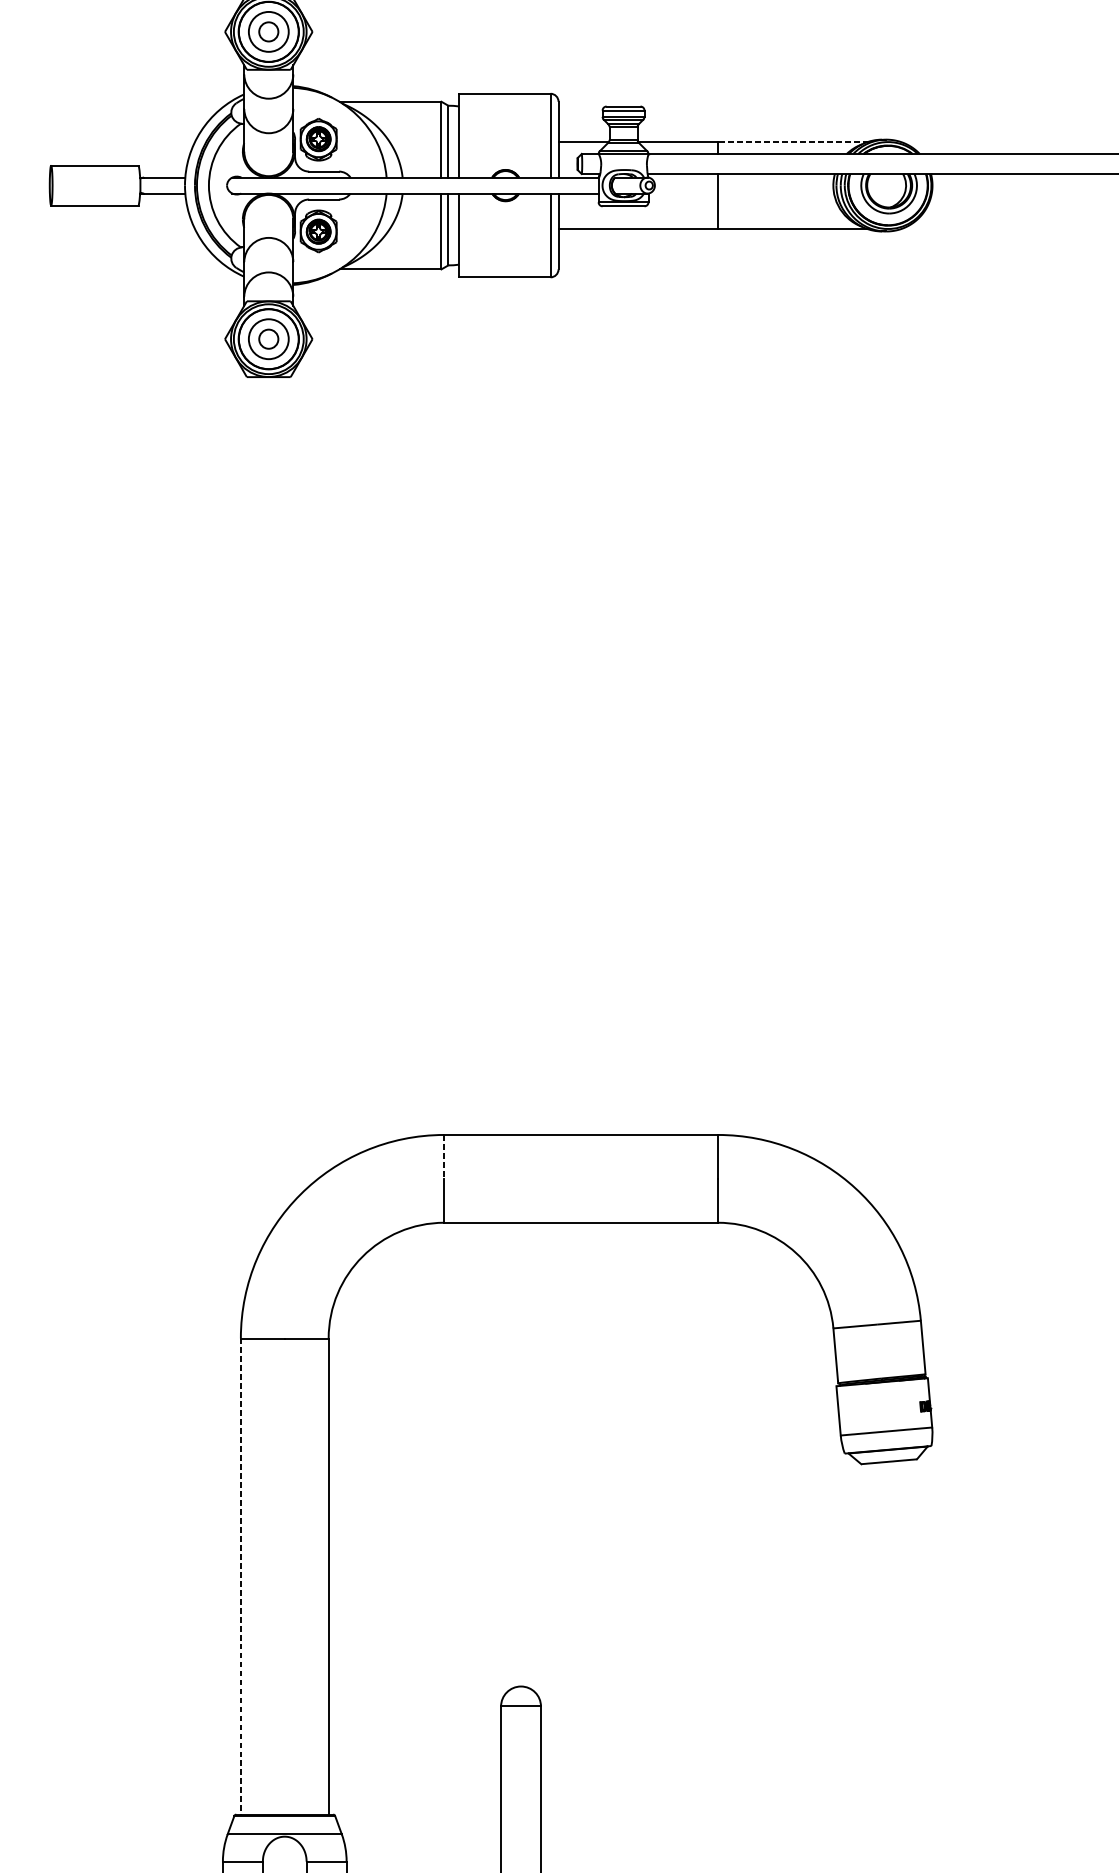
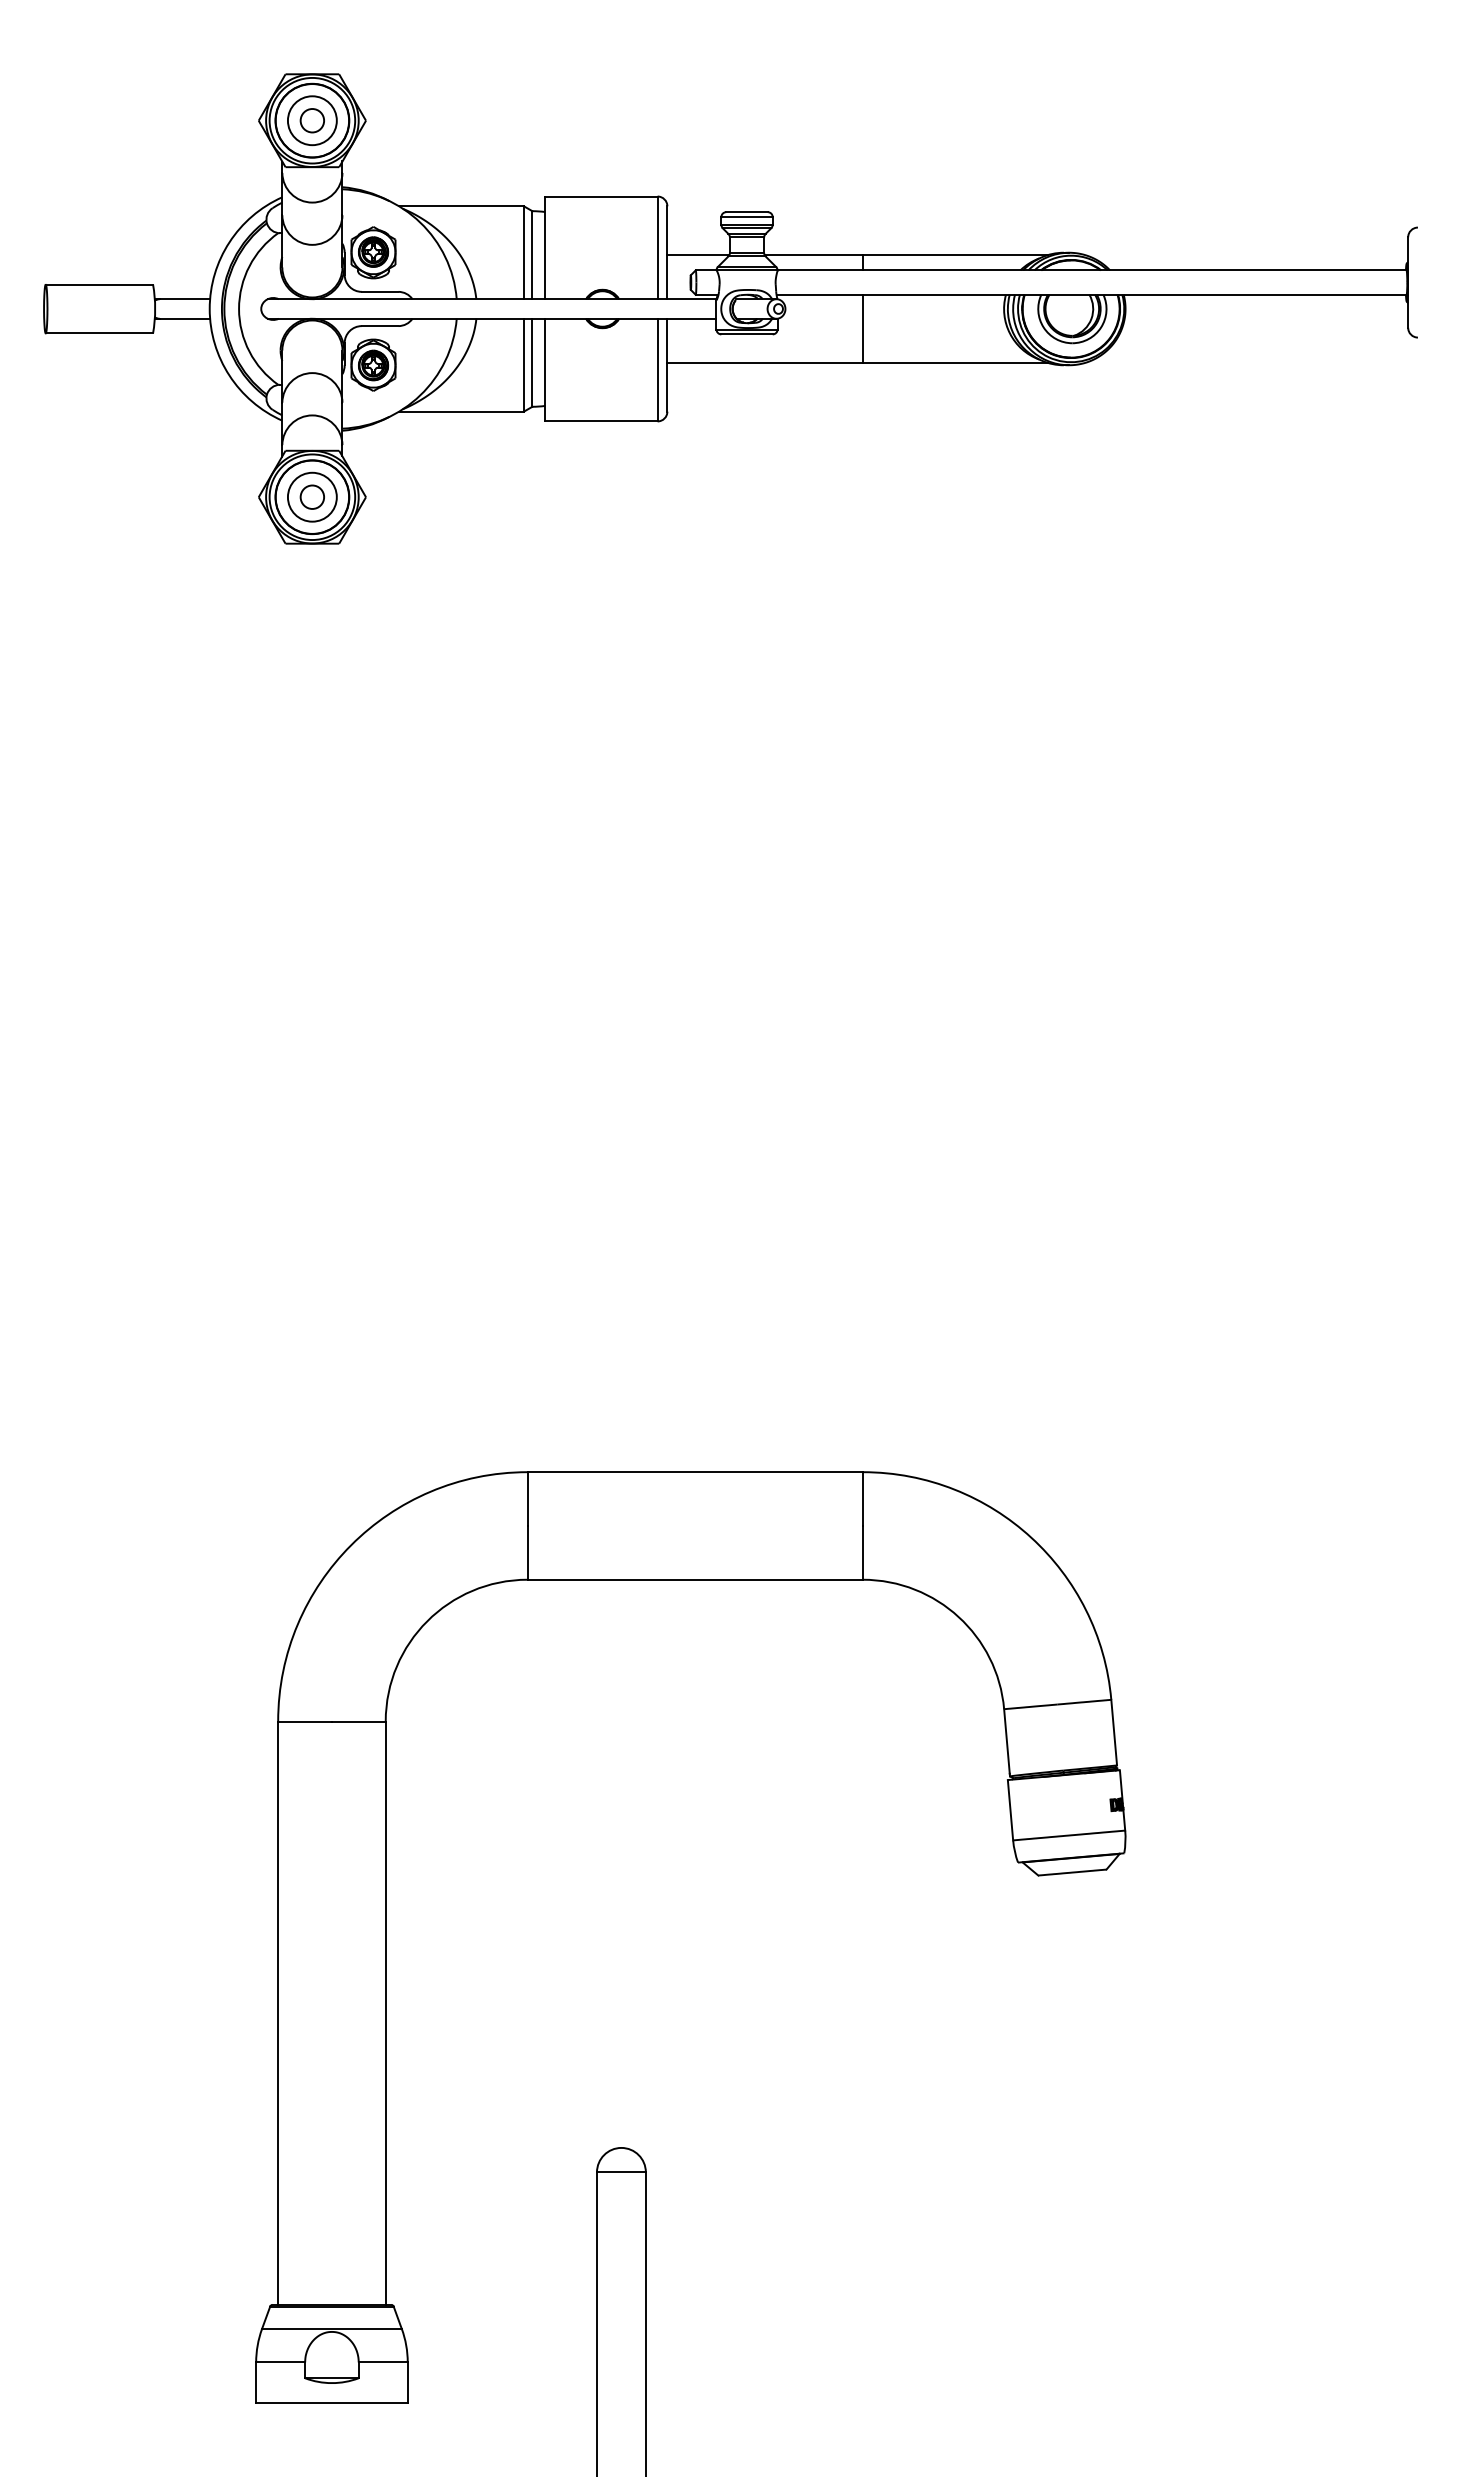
line: (792, 141) -> (954, 255), dashed -> solid
line: (444, 1157) -> (527, 1499), dashed -> solid
line: (241, 1576) -> (278, 2013), dashed -> solid

